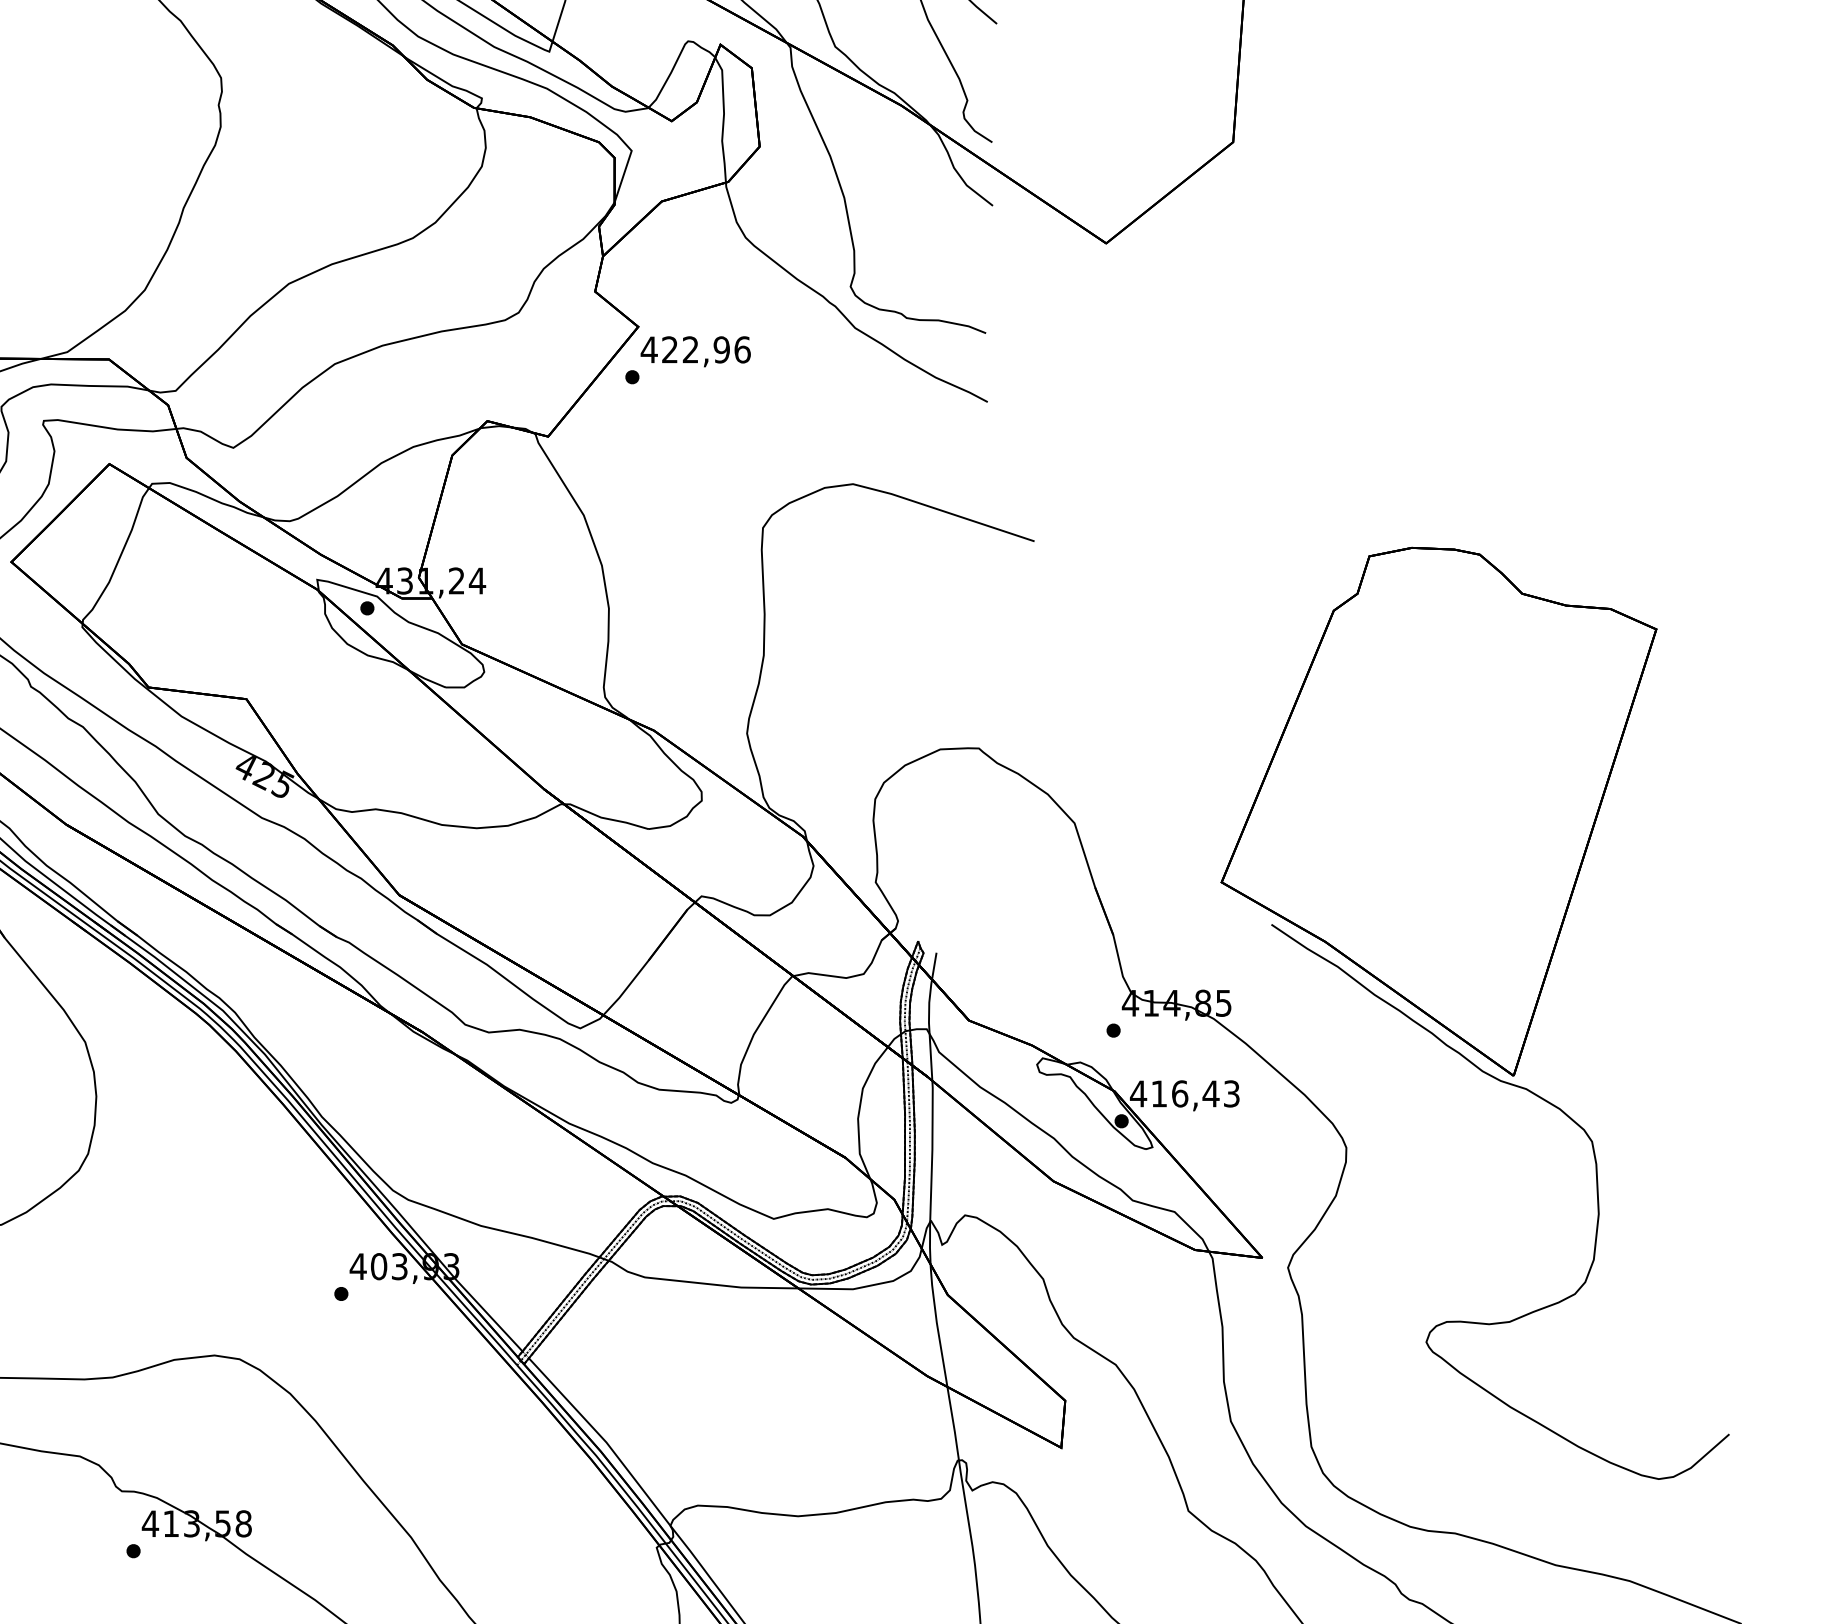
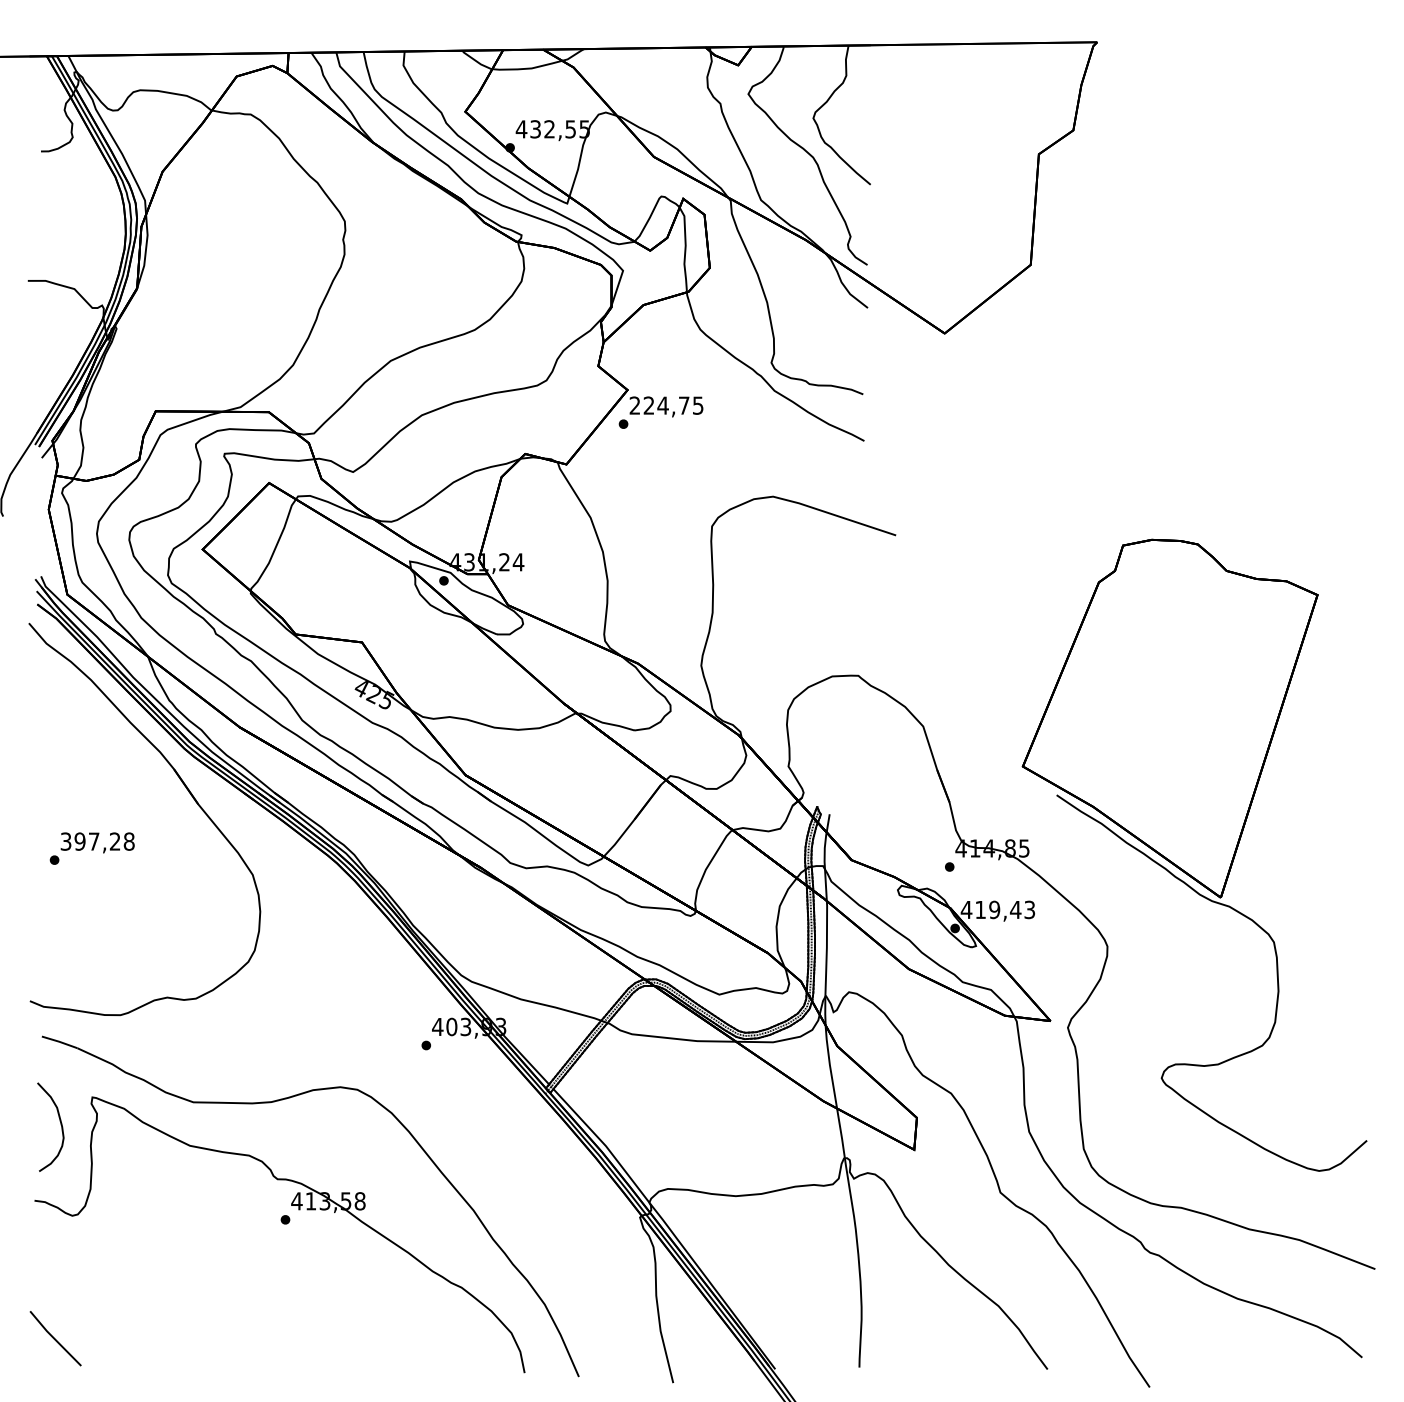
text: (695, 349) -> (666, 405), 422,96 -> 224,75
text: (1179, 1093) -> (994, 909), 416,43 -> 419,43

